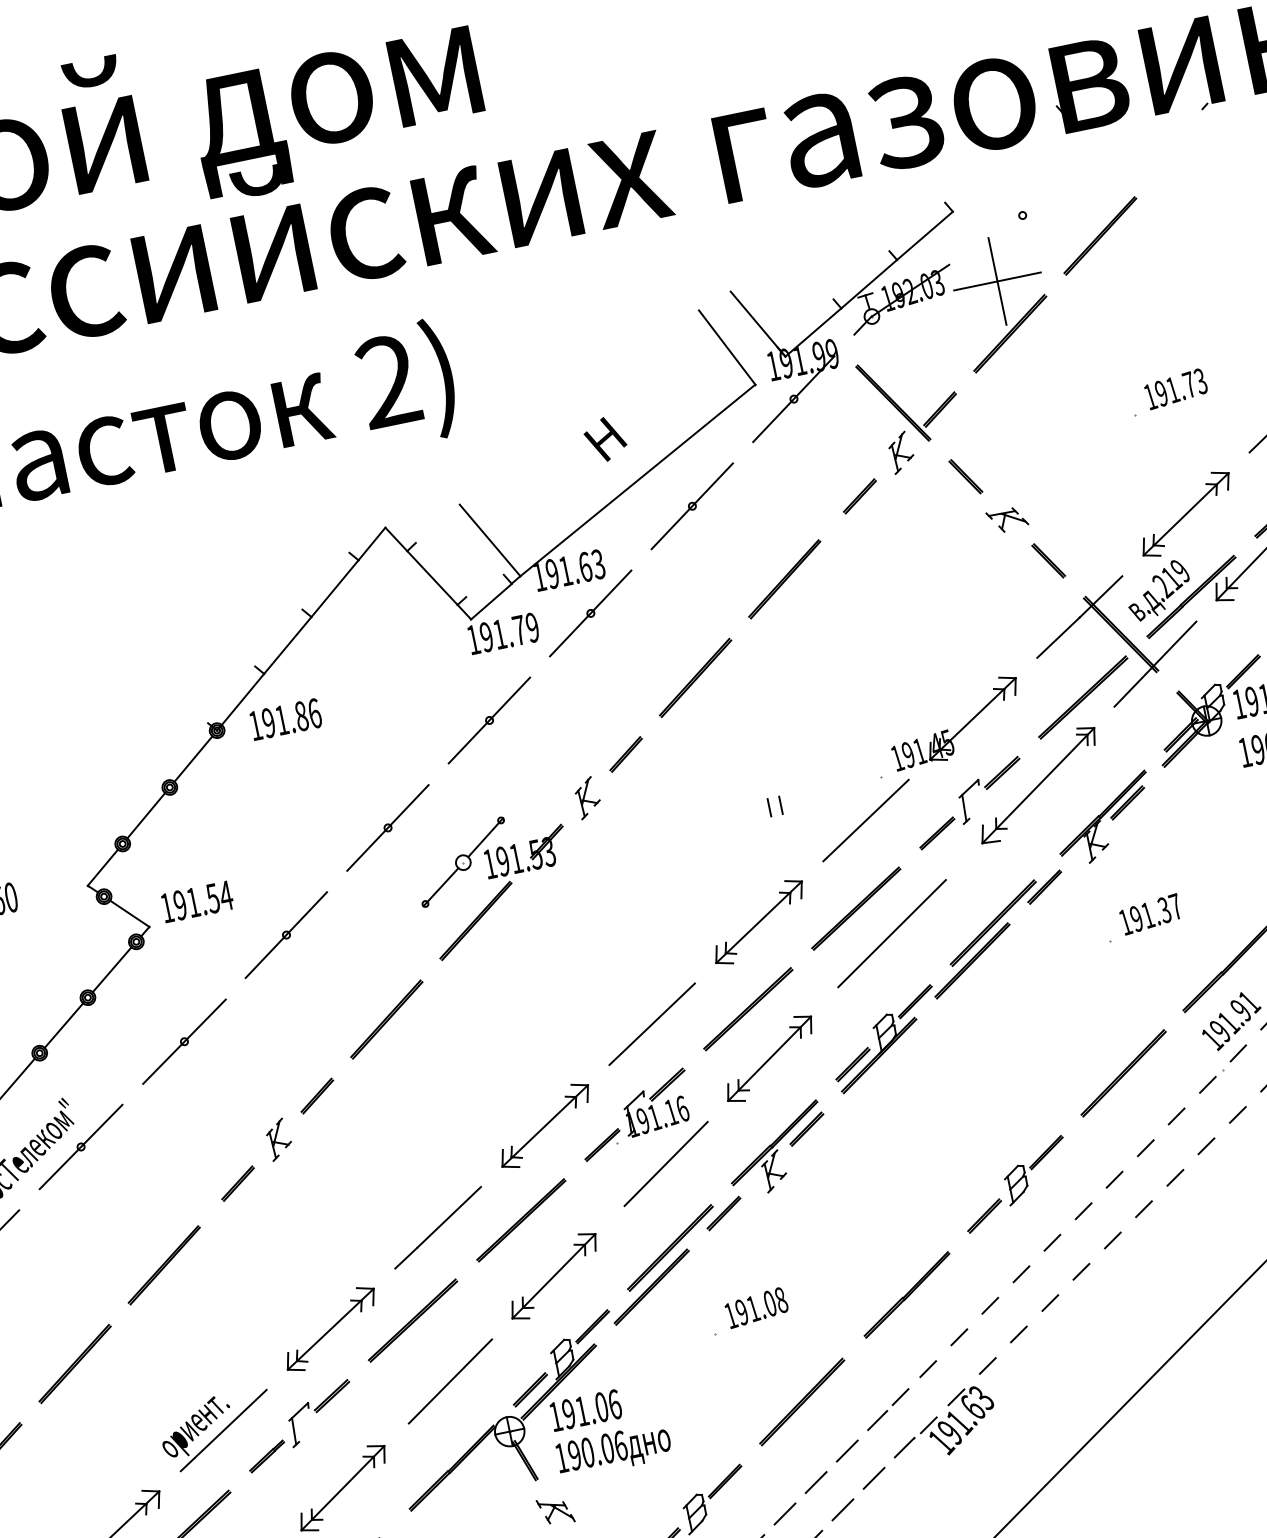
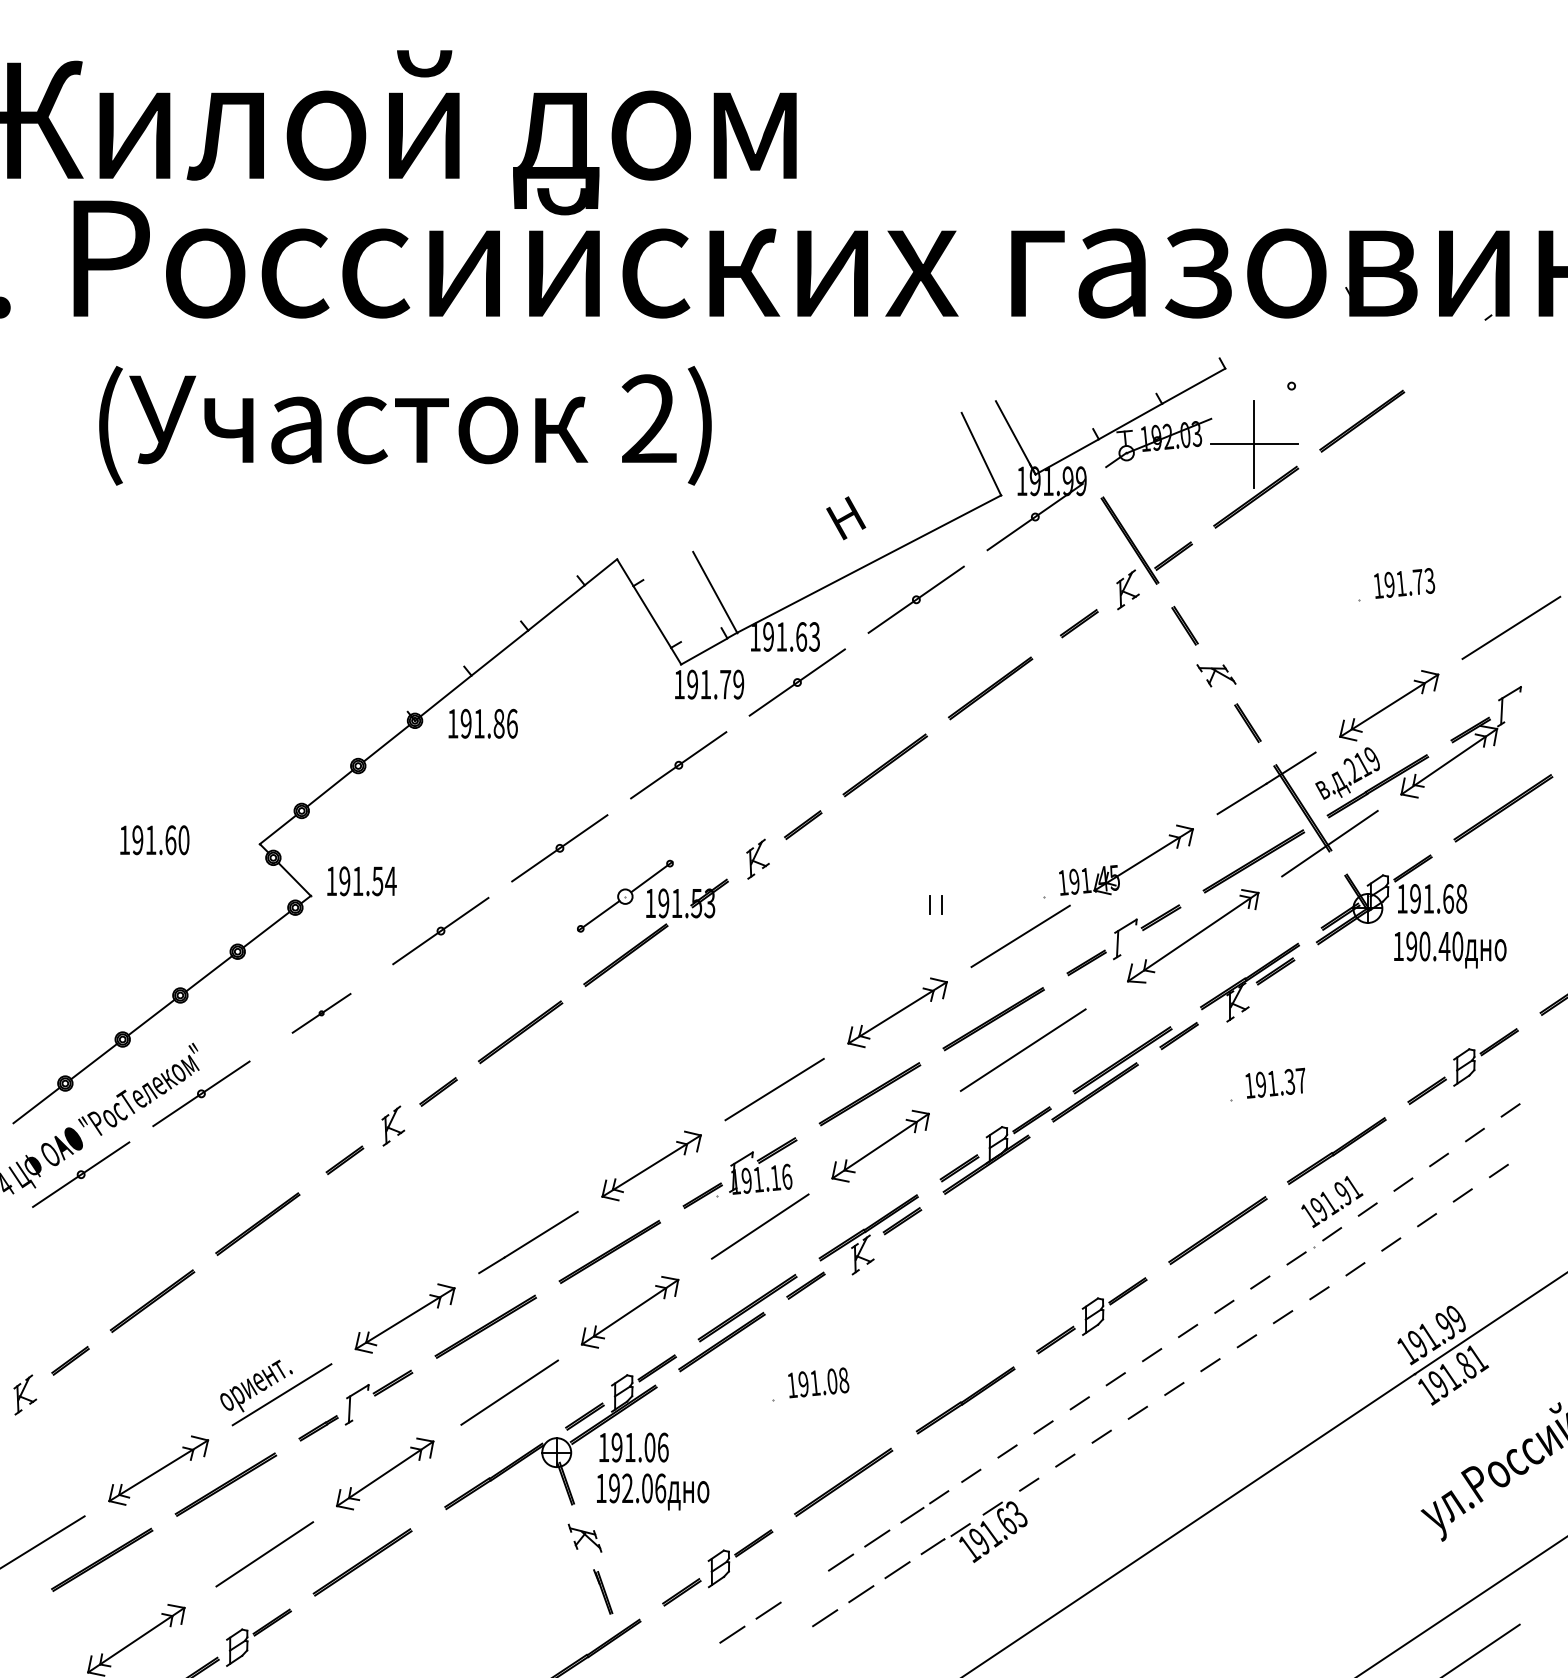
part: (184, 1042) -> (321, 1013), size x0.6
text: (587, 1452) -> (627, 1488), 190.06 -> 192.06
line: (784, 1513) -> (804, 1586), removed

